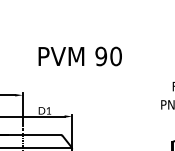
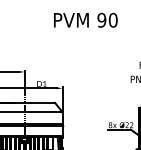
text: (79, 55) -> (85, 19), moved

